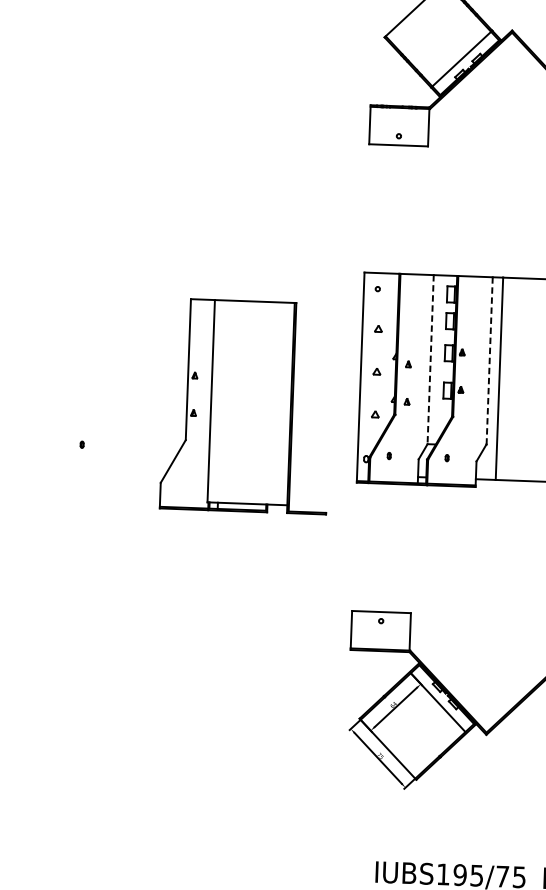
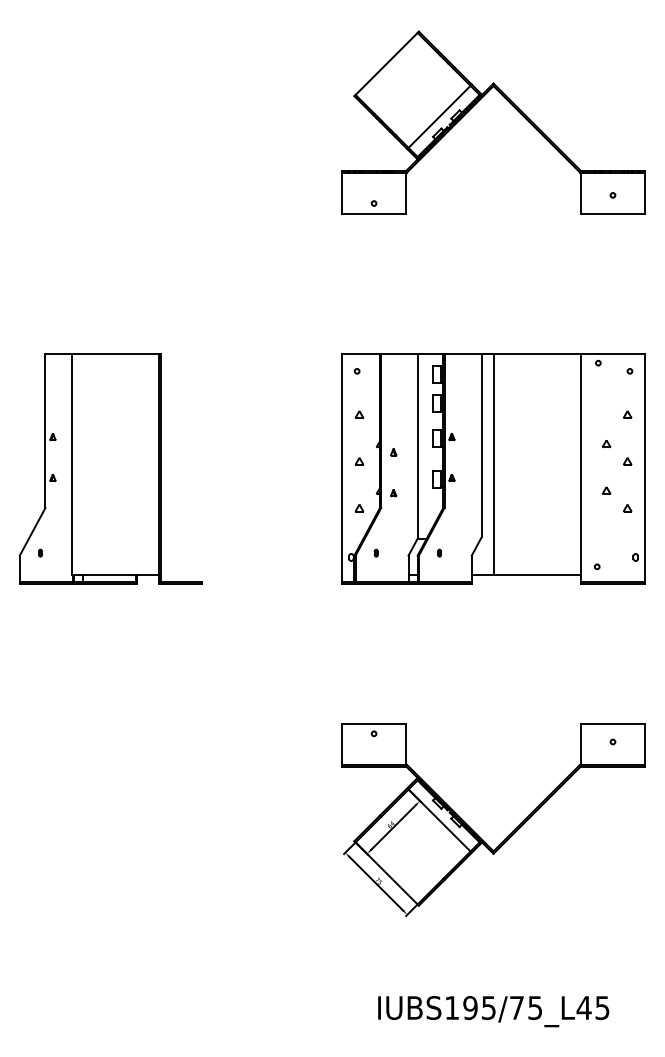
line: (430, 359) -> (417, 446), dashed -> solid
line: (489, 361) -> (482, 445), dashed -> solid
part: (246, 406) -> (110, 468), moved

